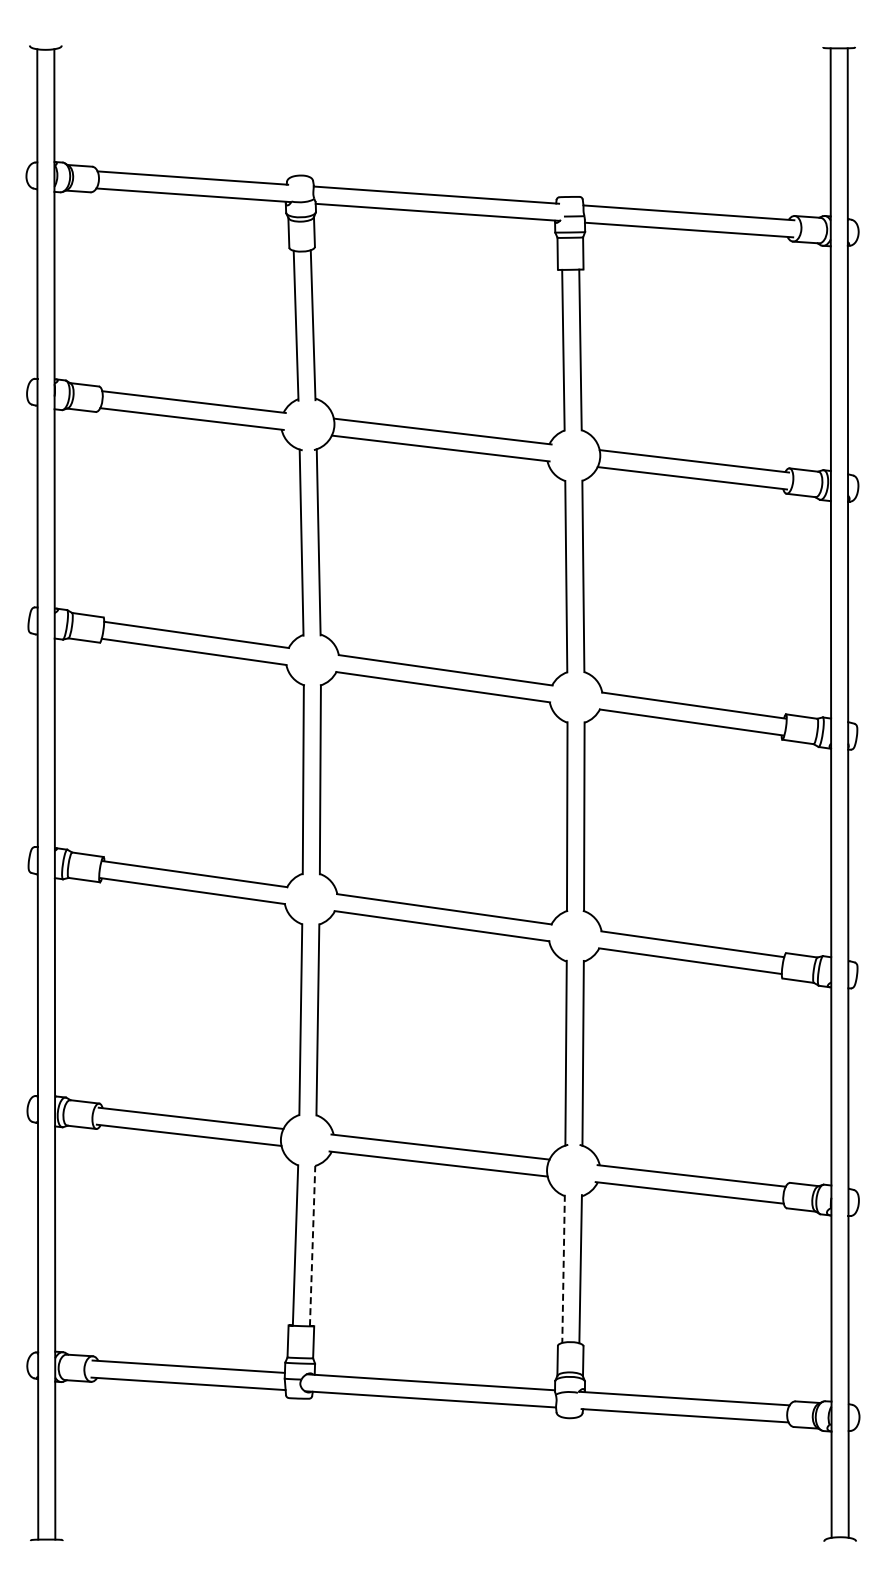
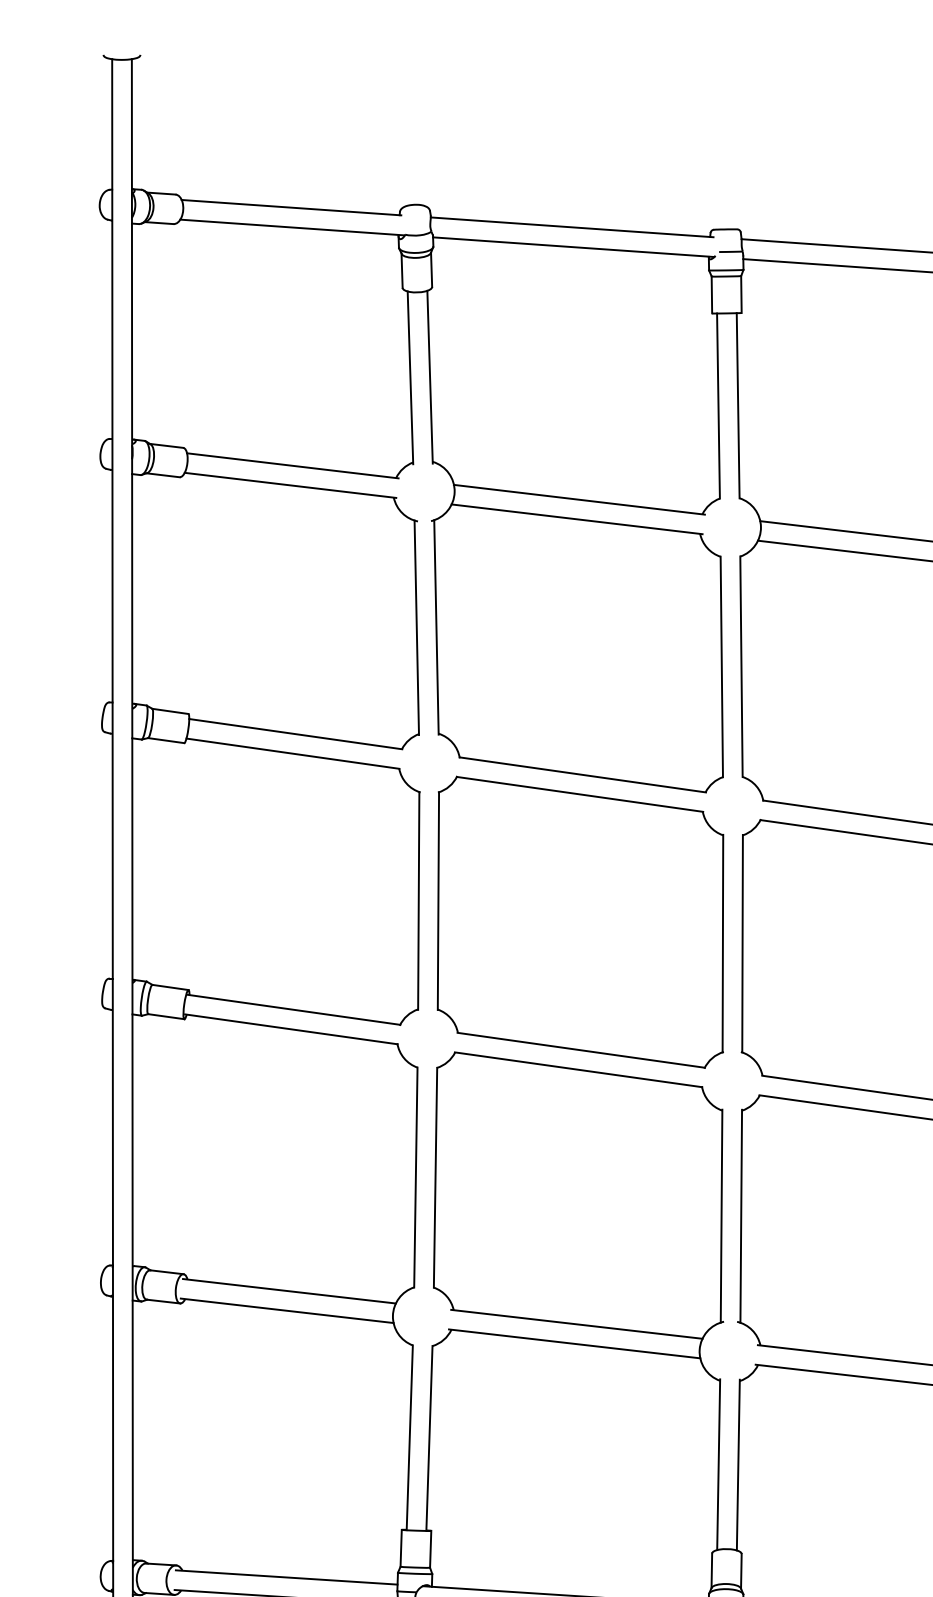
line: (312, 1245) -> (429, 1437), dashed -> solid
line: (563, 1269) -> (718, 1465), dashed -> solid

